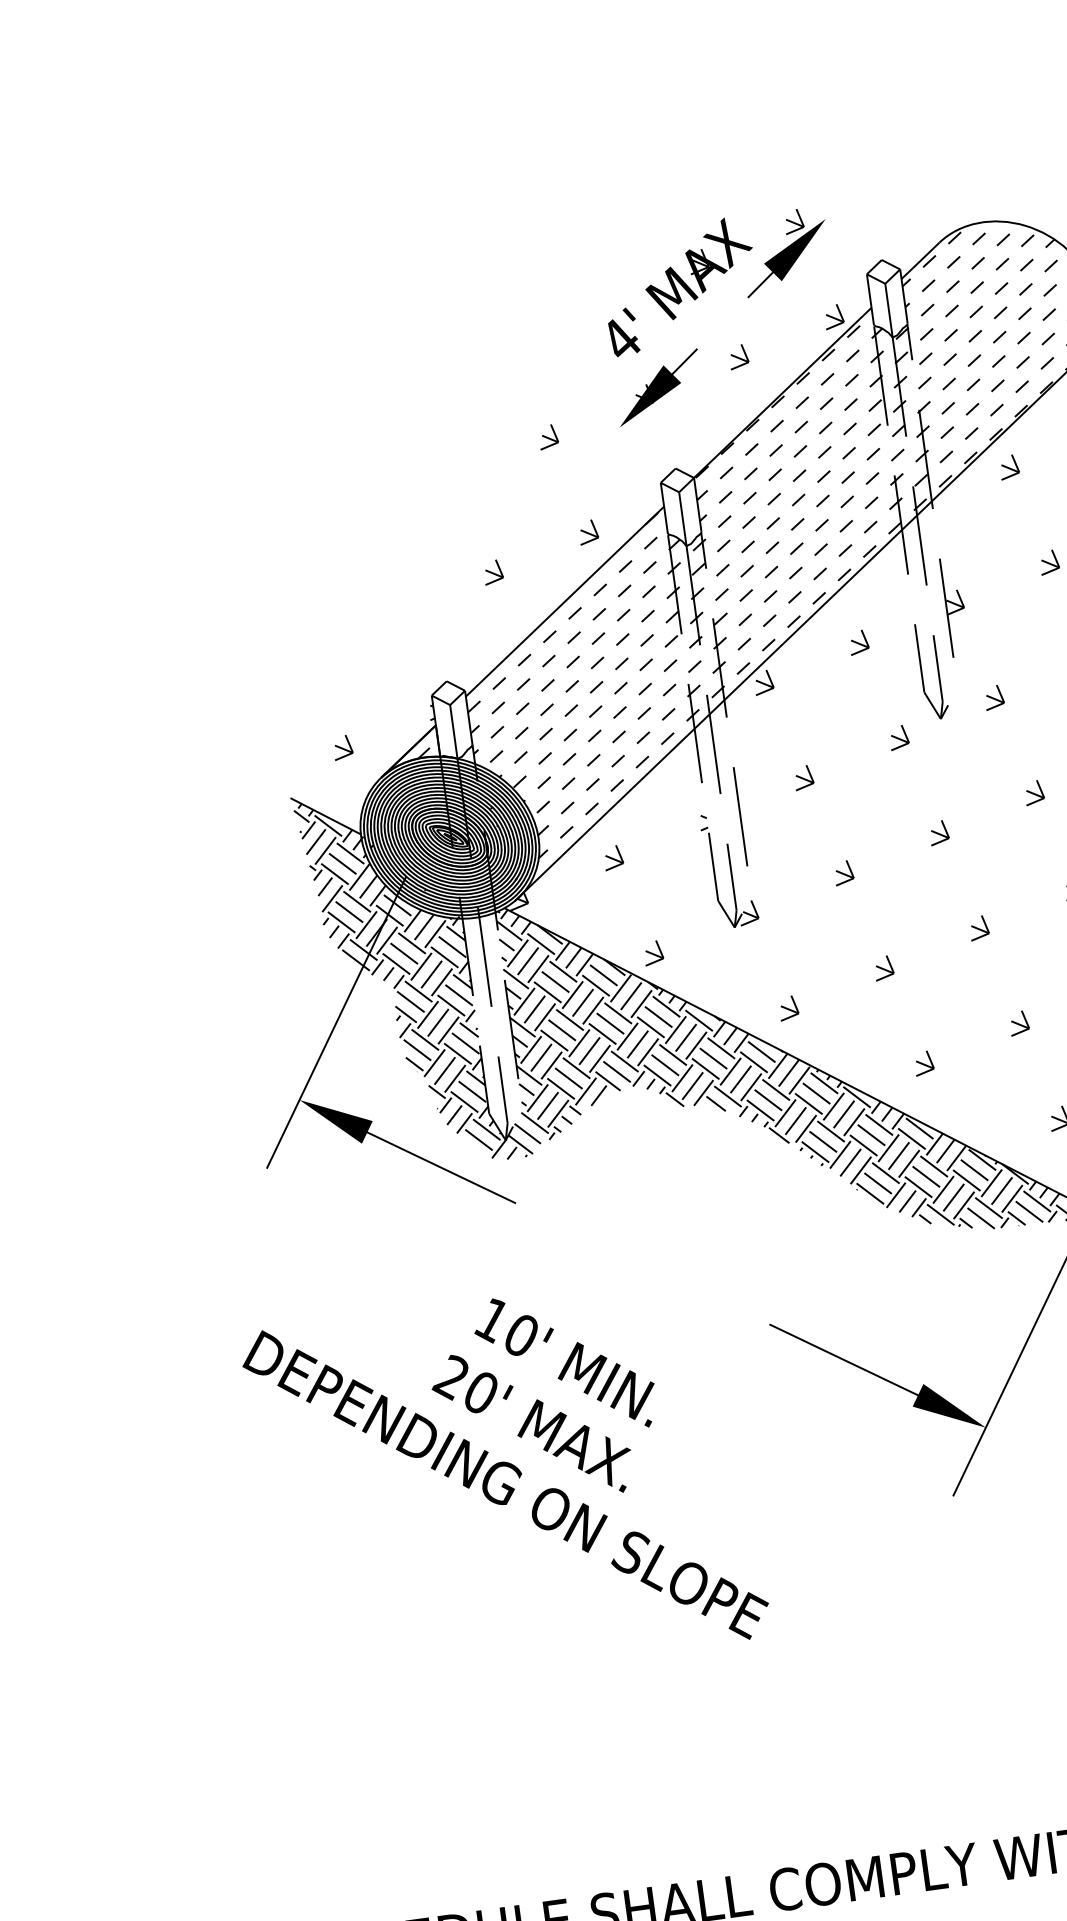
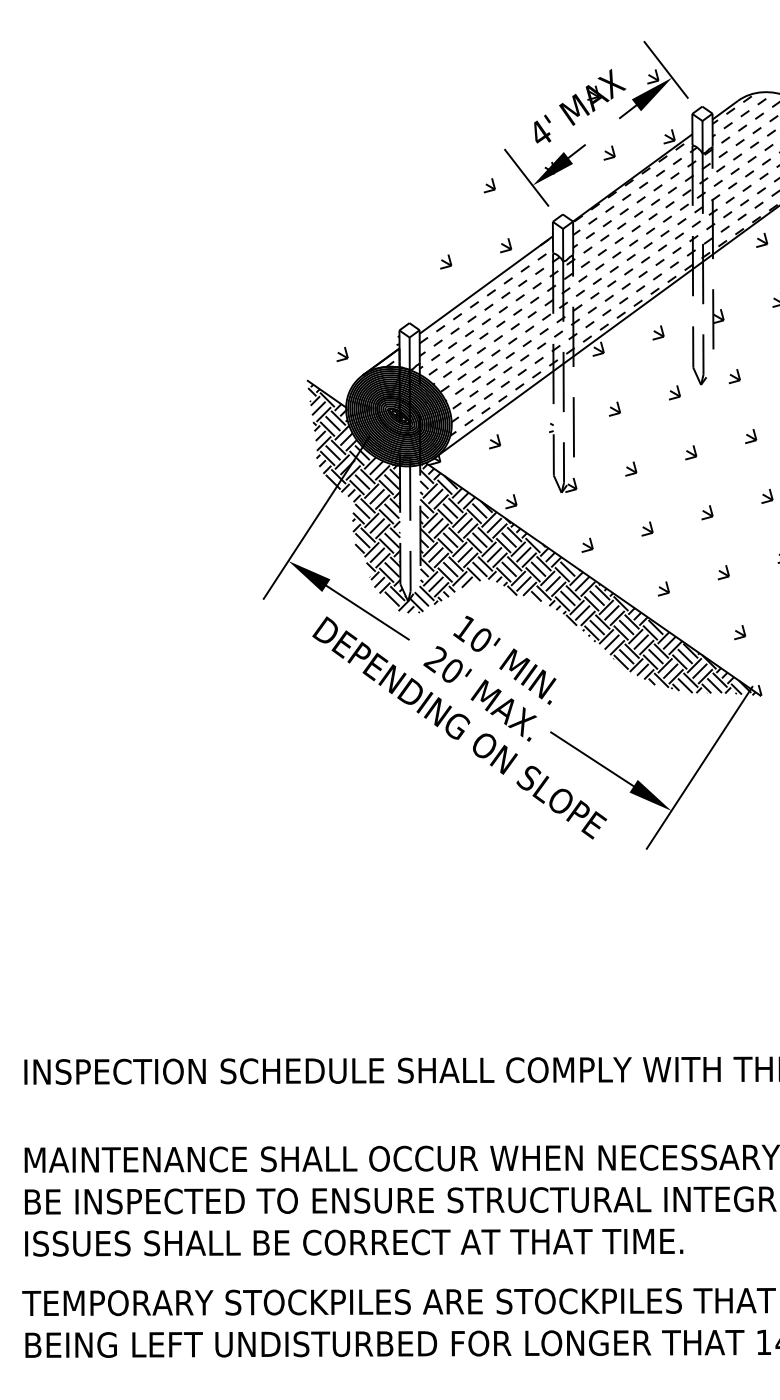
line: (812, 206) -> (665, 69), added
line: (607, 415) -> (526, 177), added
text: (505, 1484) -> (459, 727), moved

